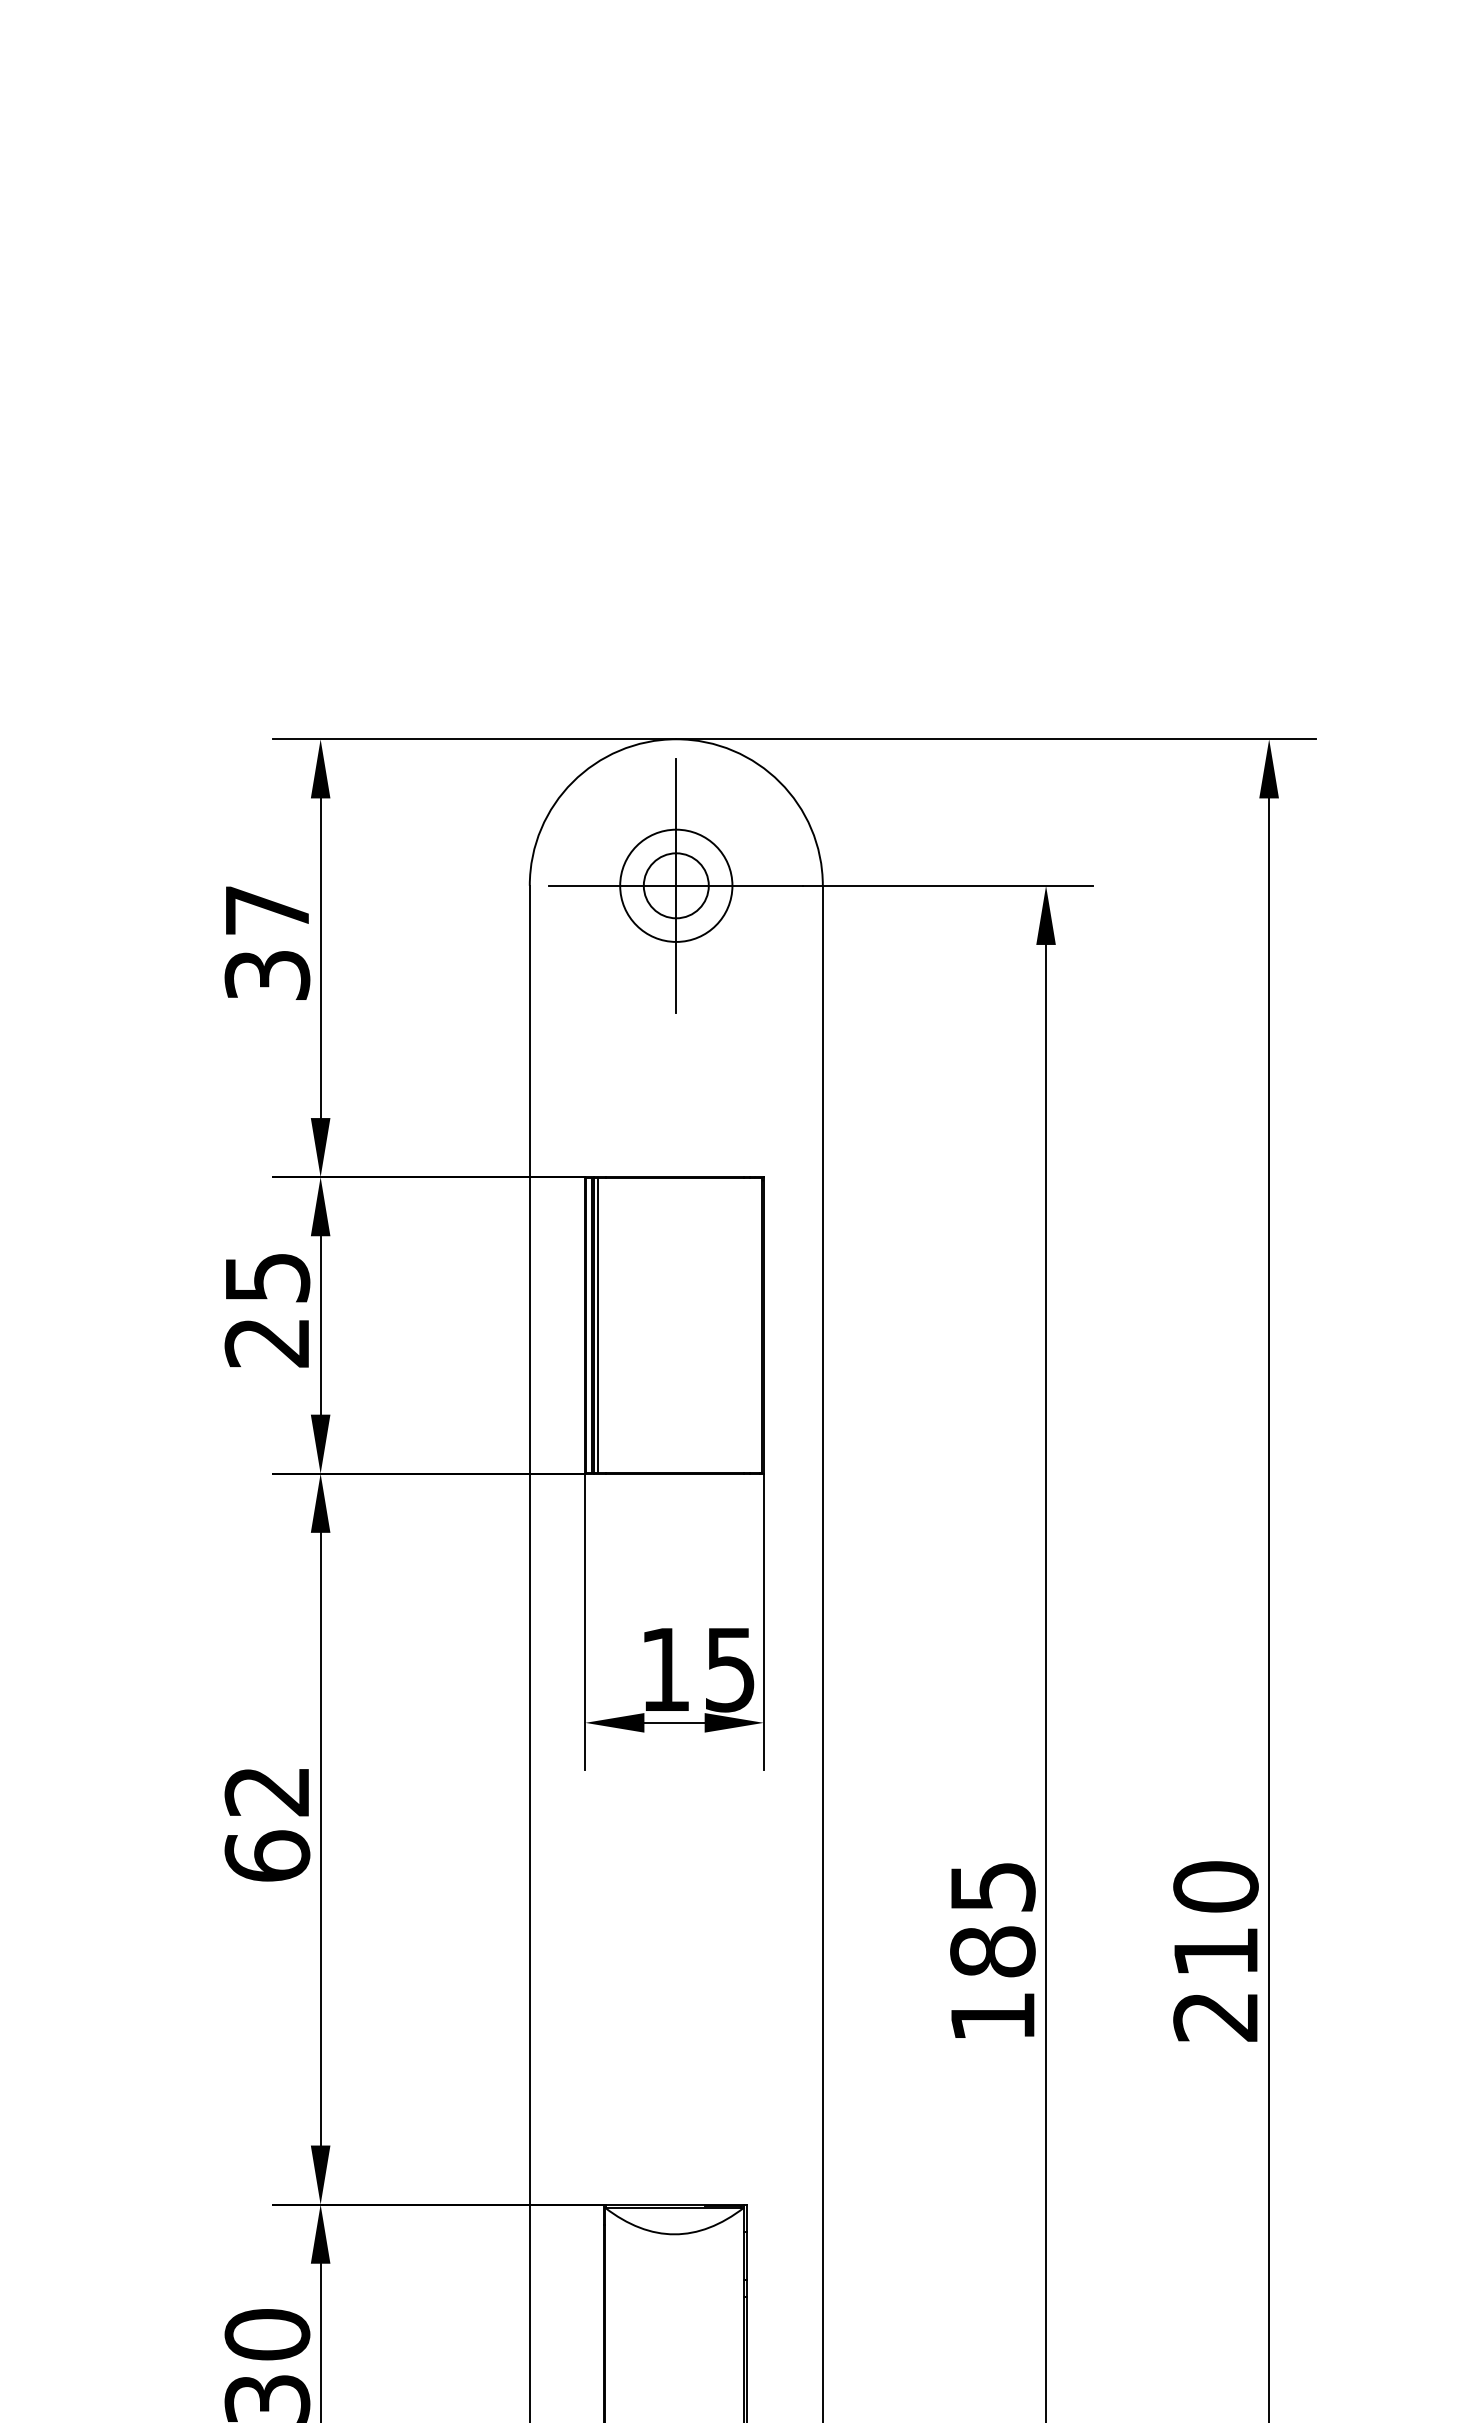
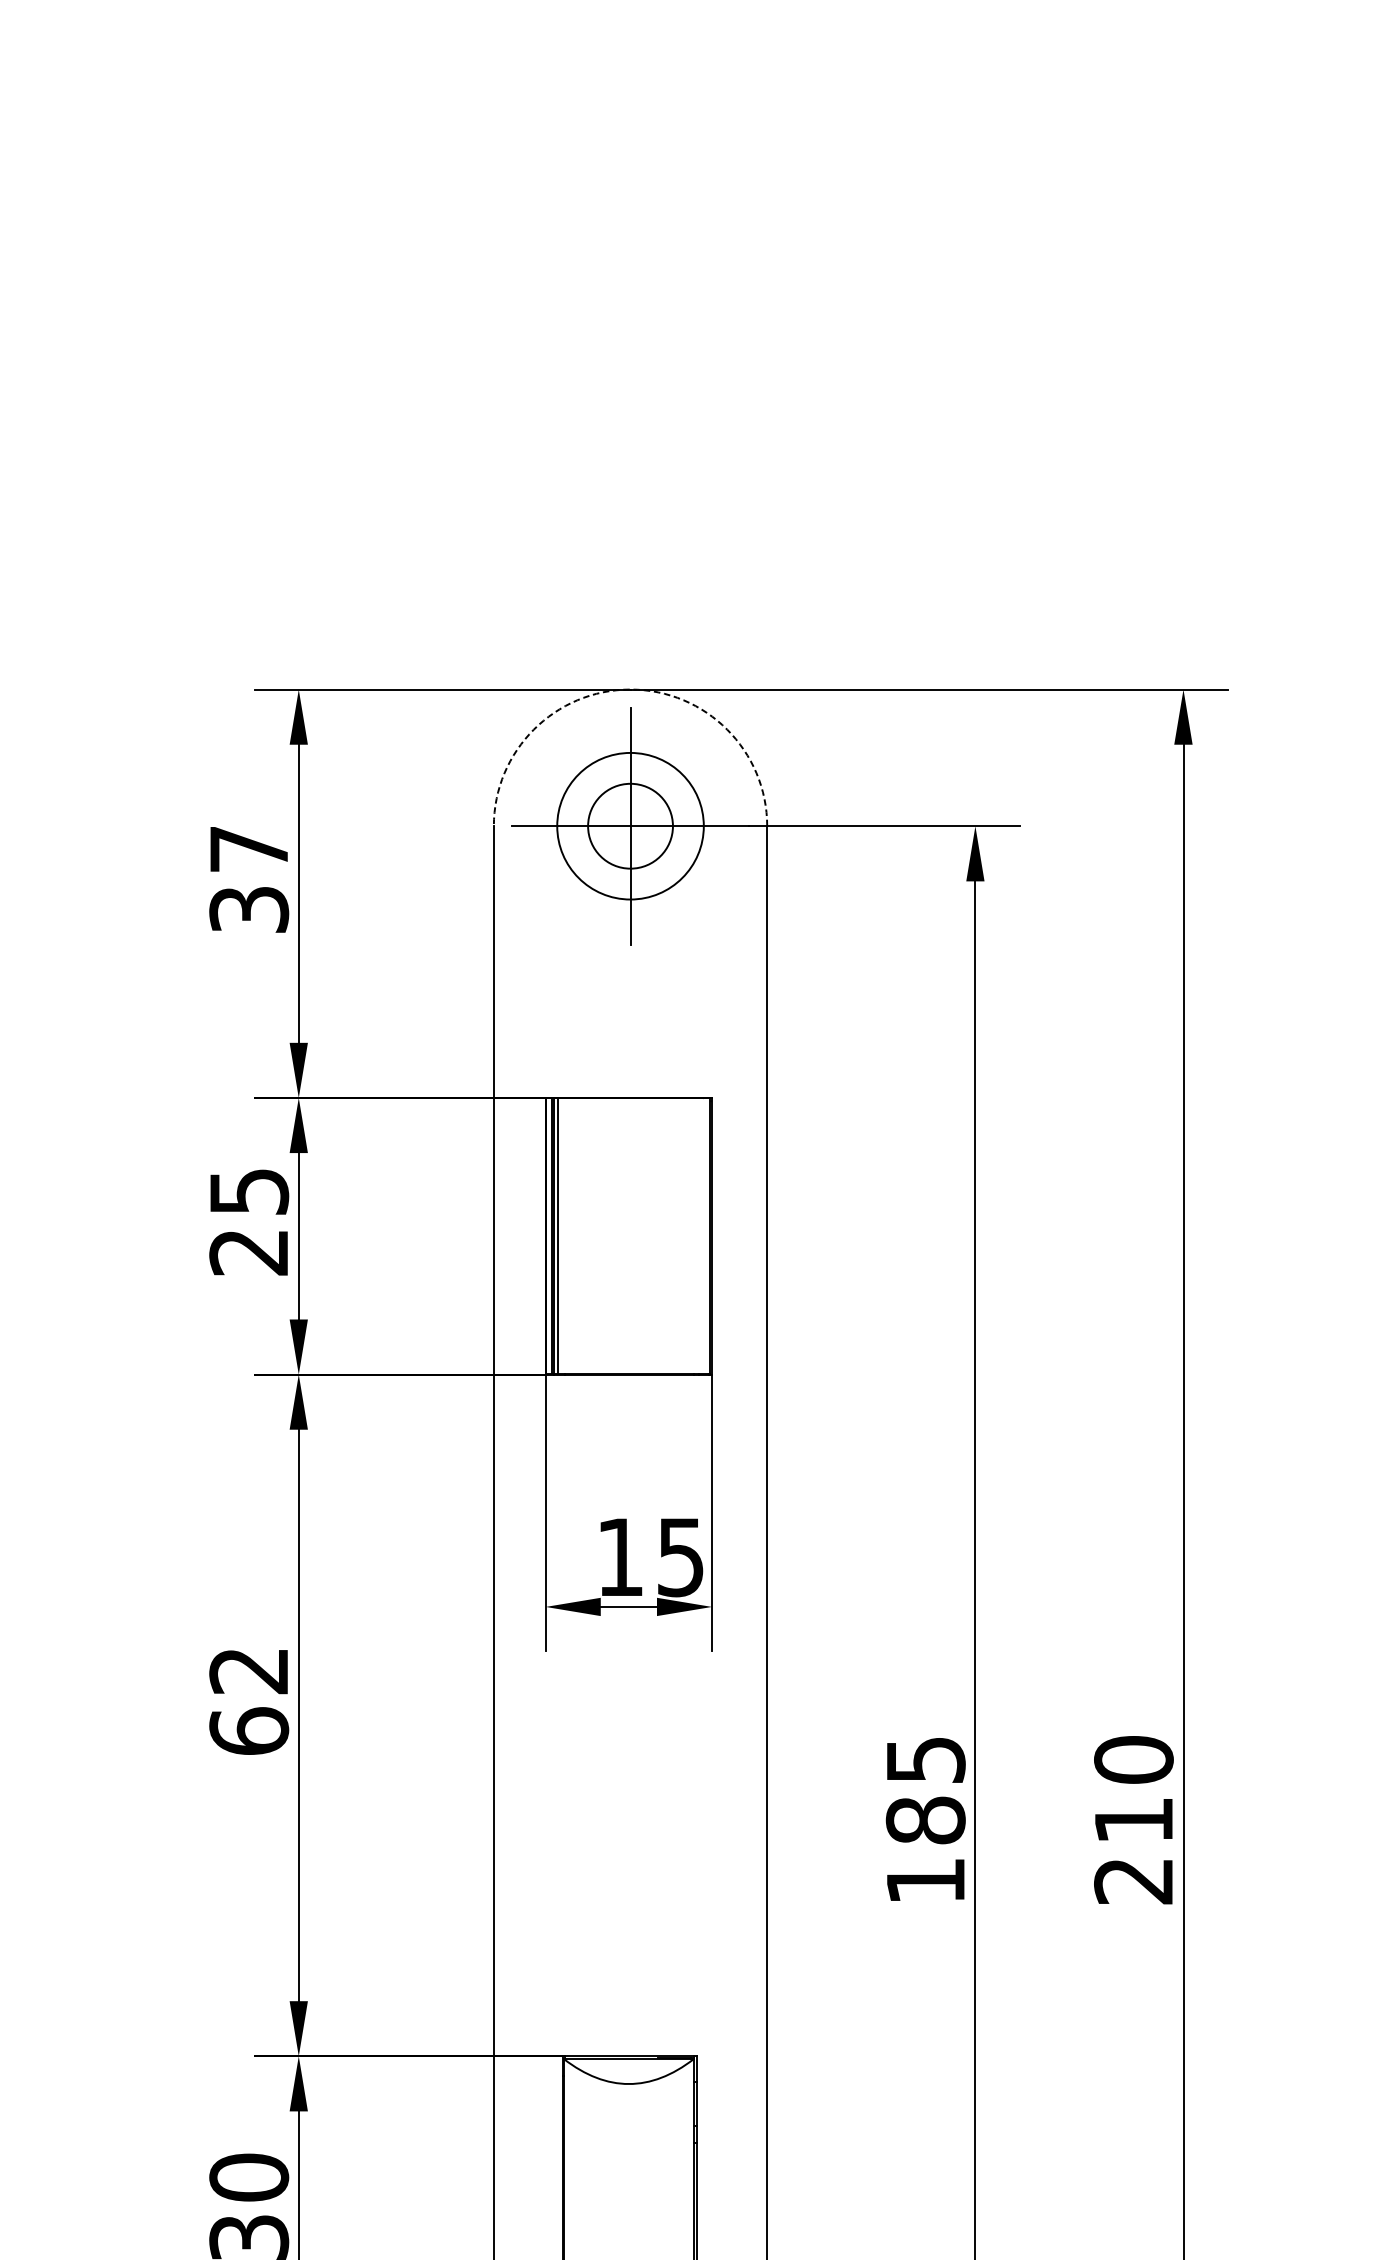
arc: (676, 739) -> (630, 689), solid -> dashed
circle: (675, 885) -> (629, 825), size x1.4
circle: (676, 885) -> (630, 825), size x1.4

